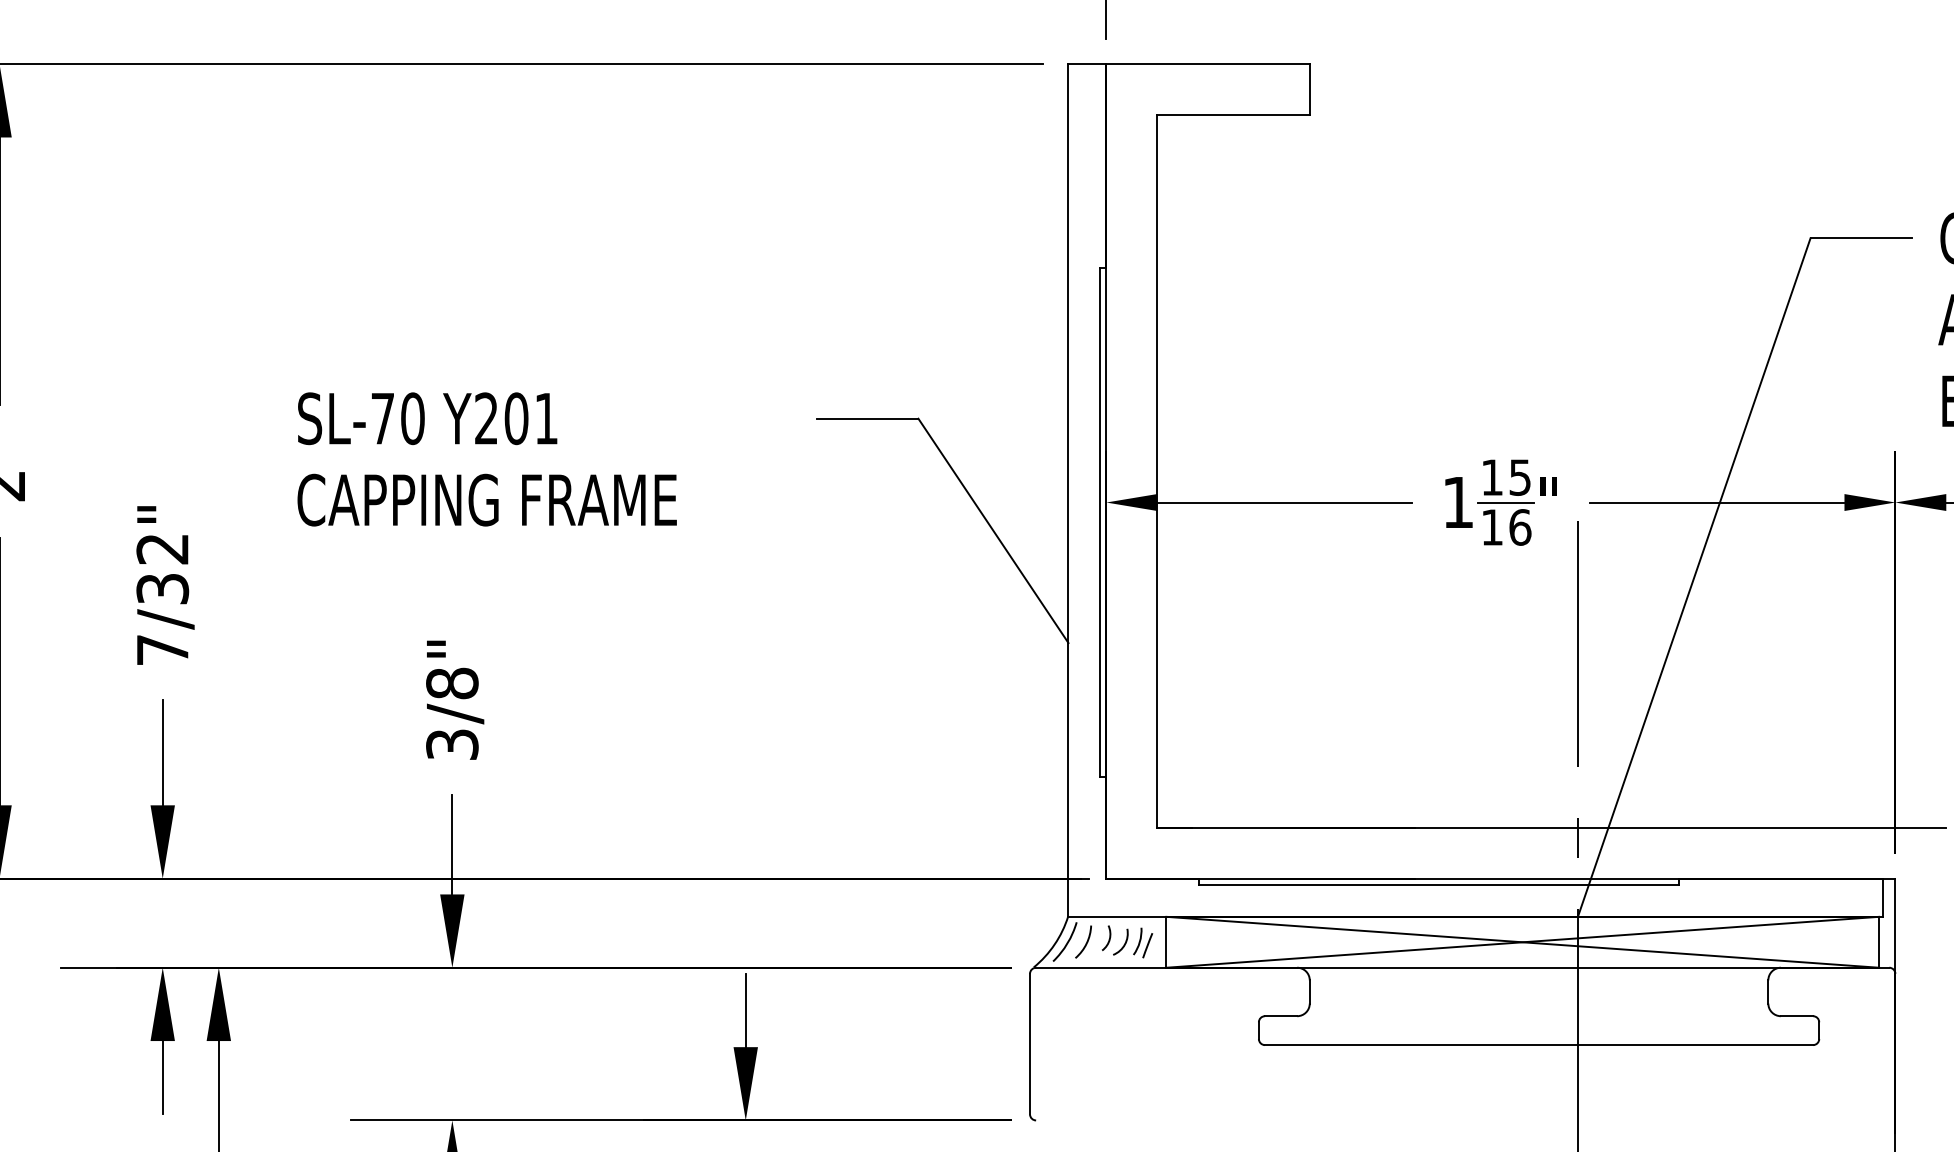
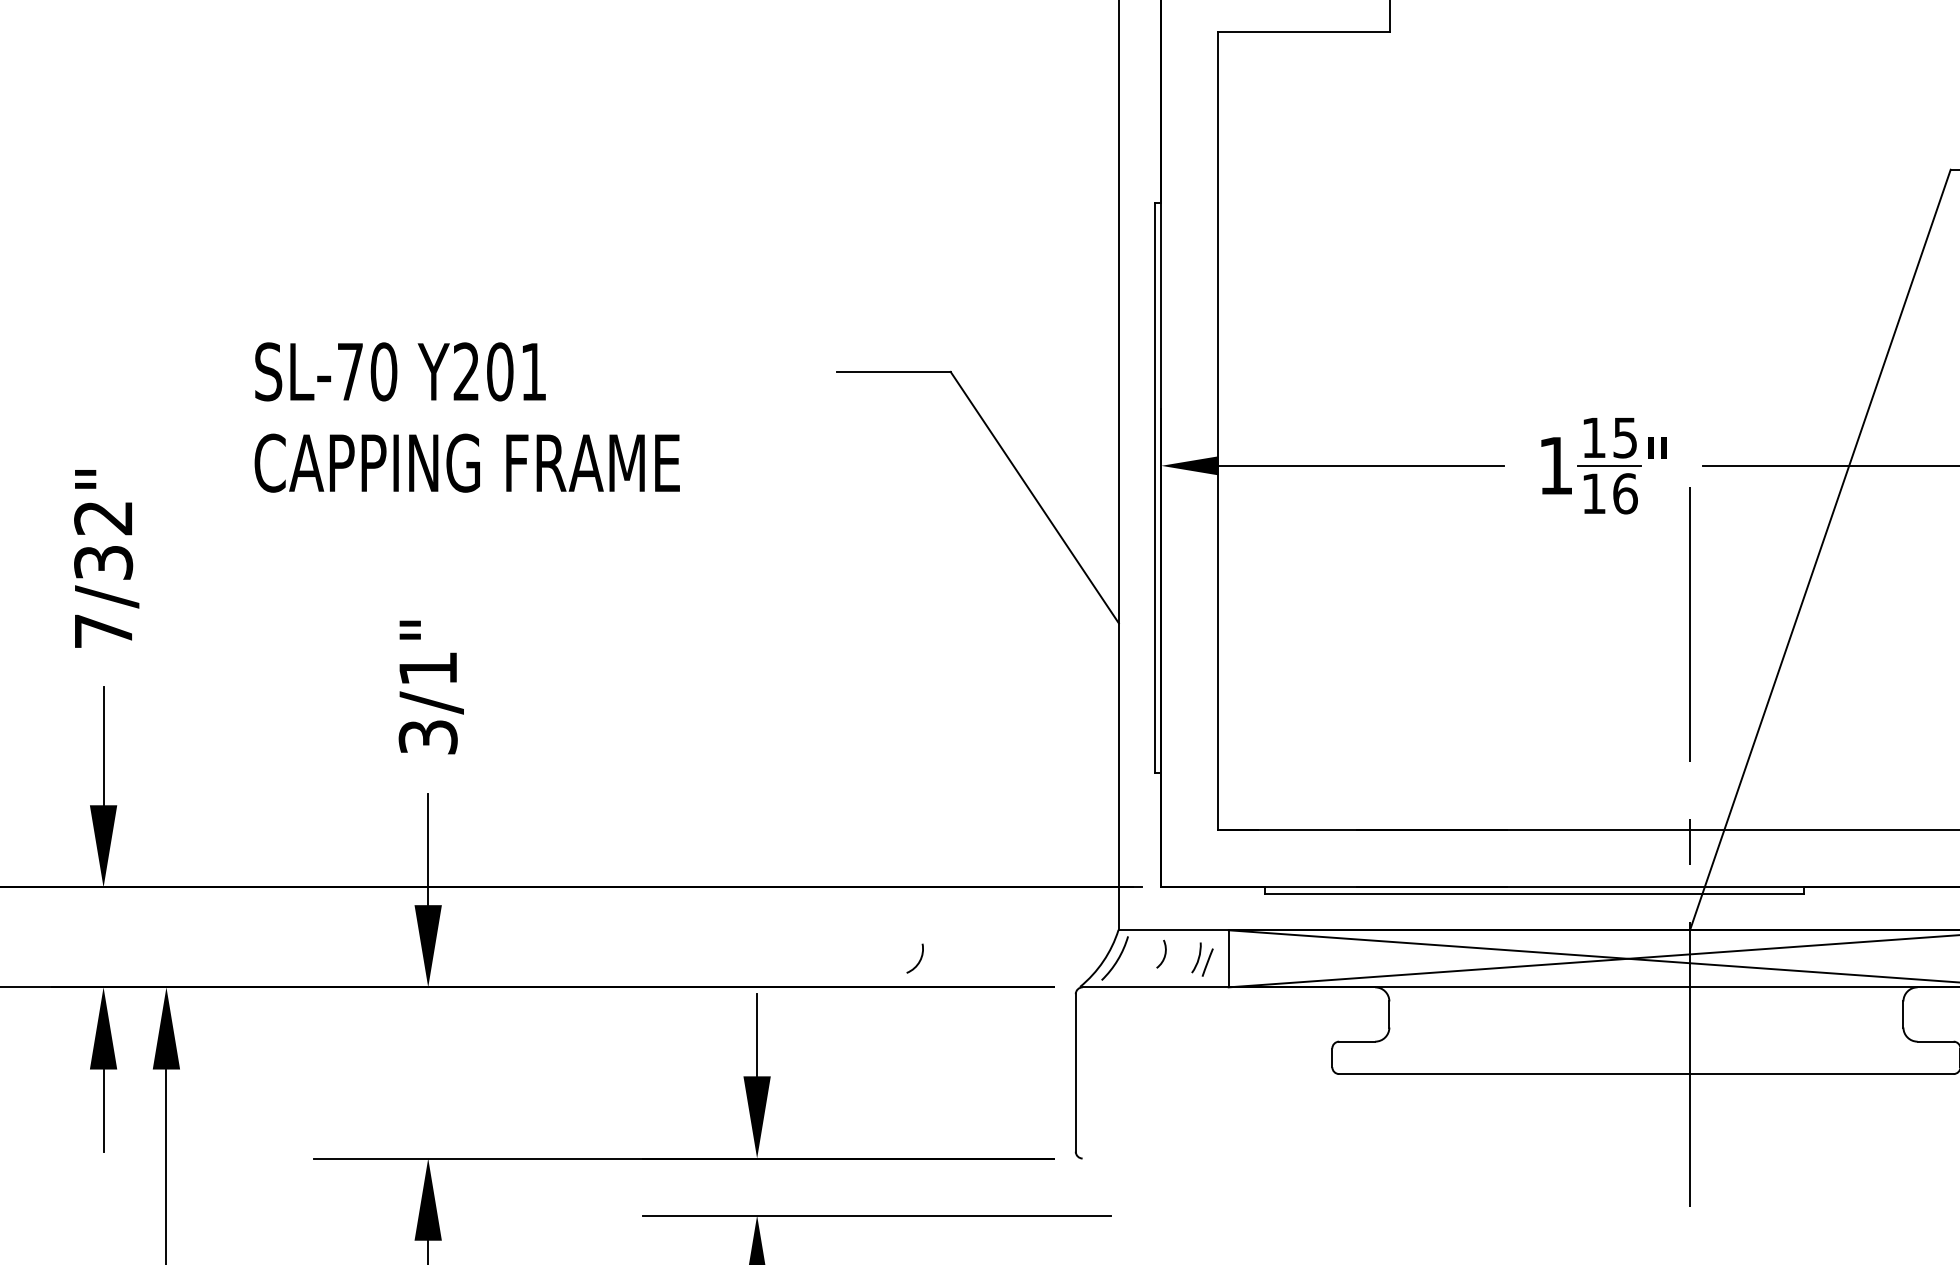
text: (452, 683) -> (428, 668), 3/8" -> 3/1"
arc: (1085, 943) -> (1137, 960), removed
arc: (1123, 944) -> (918, 961), moved

